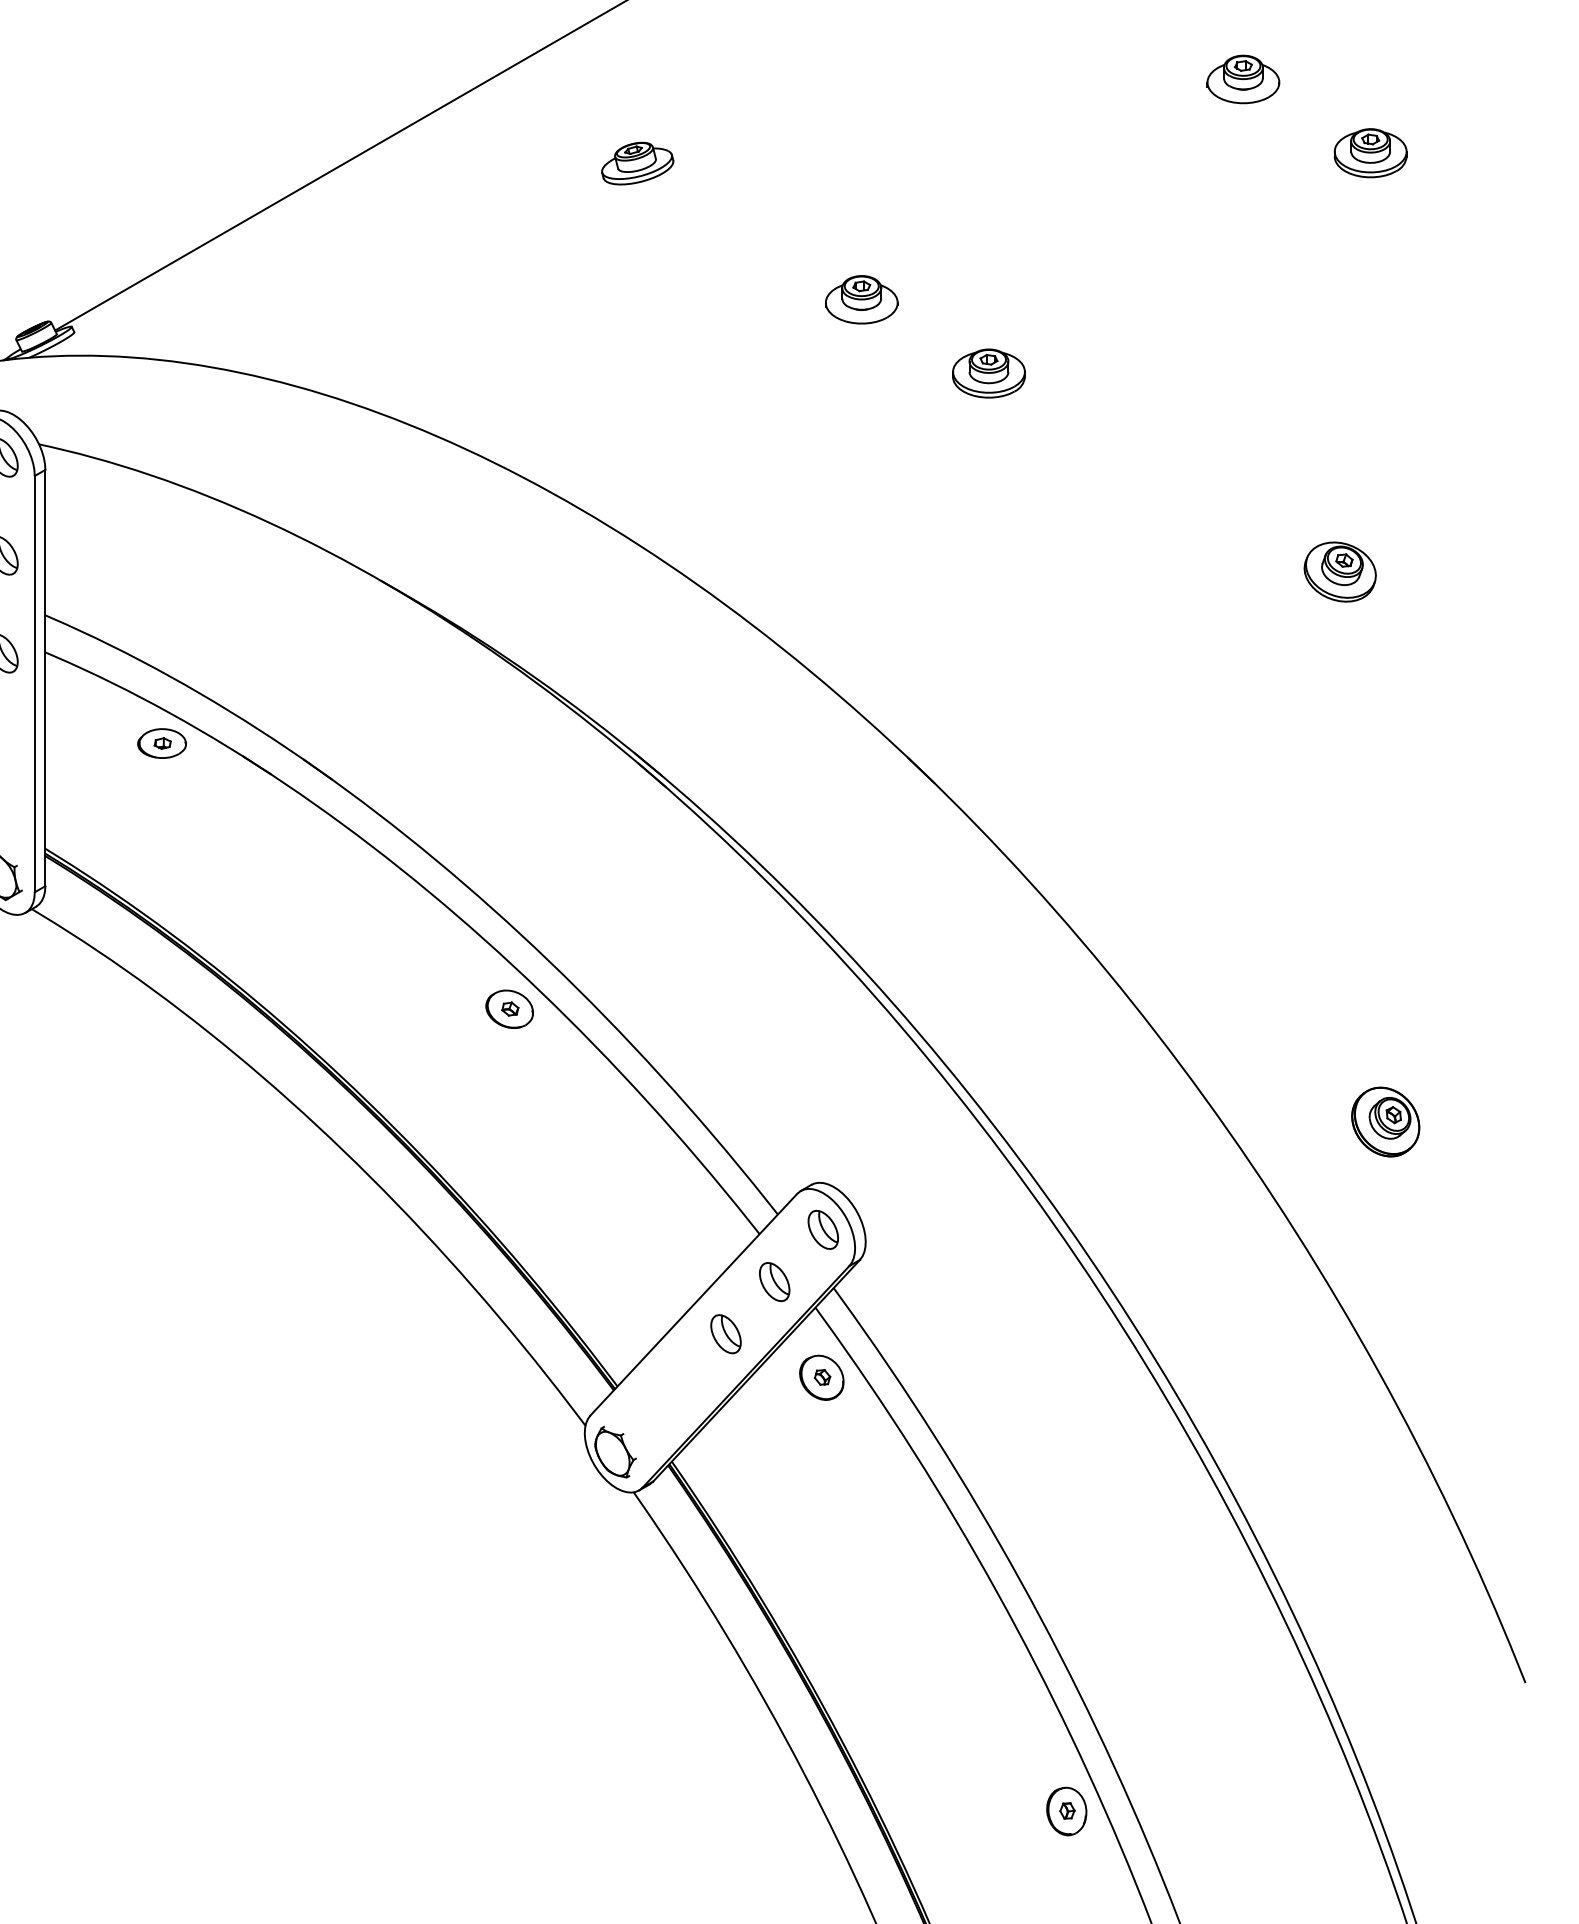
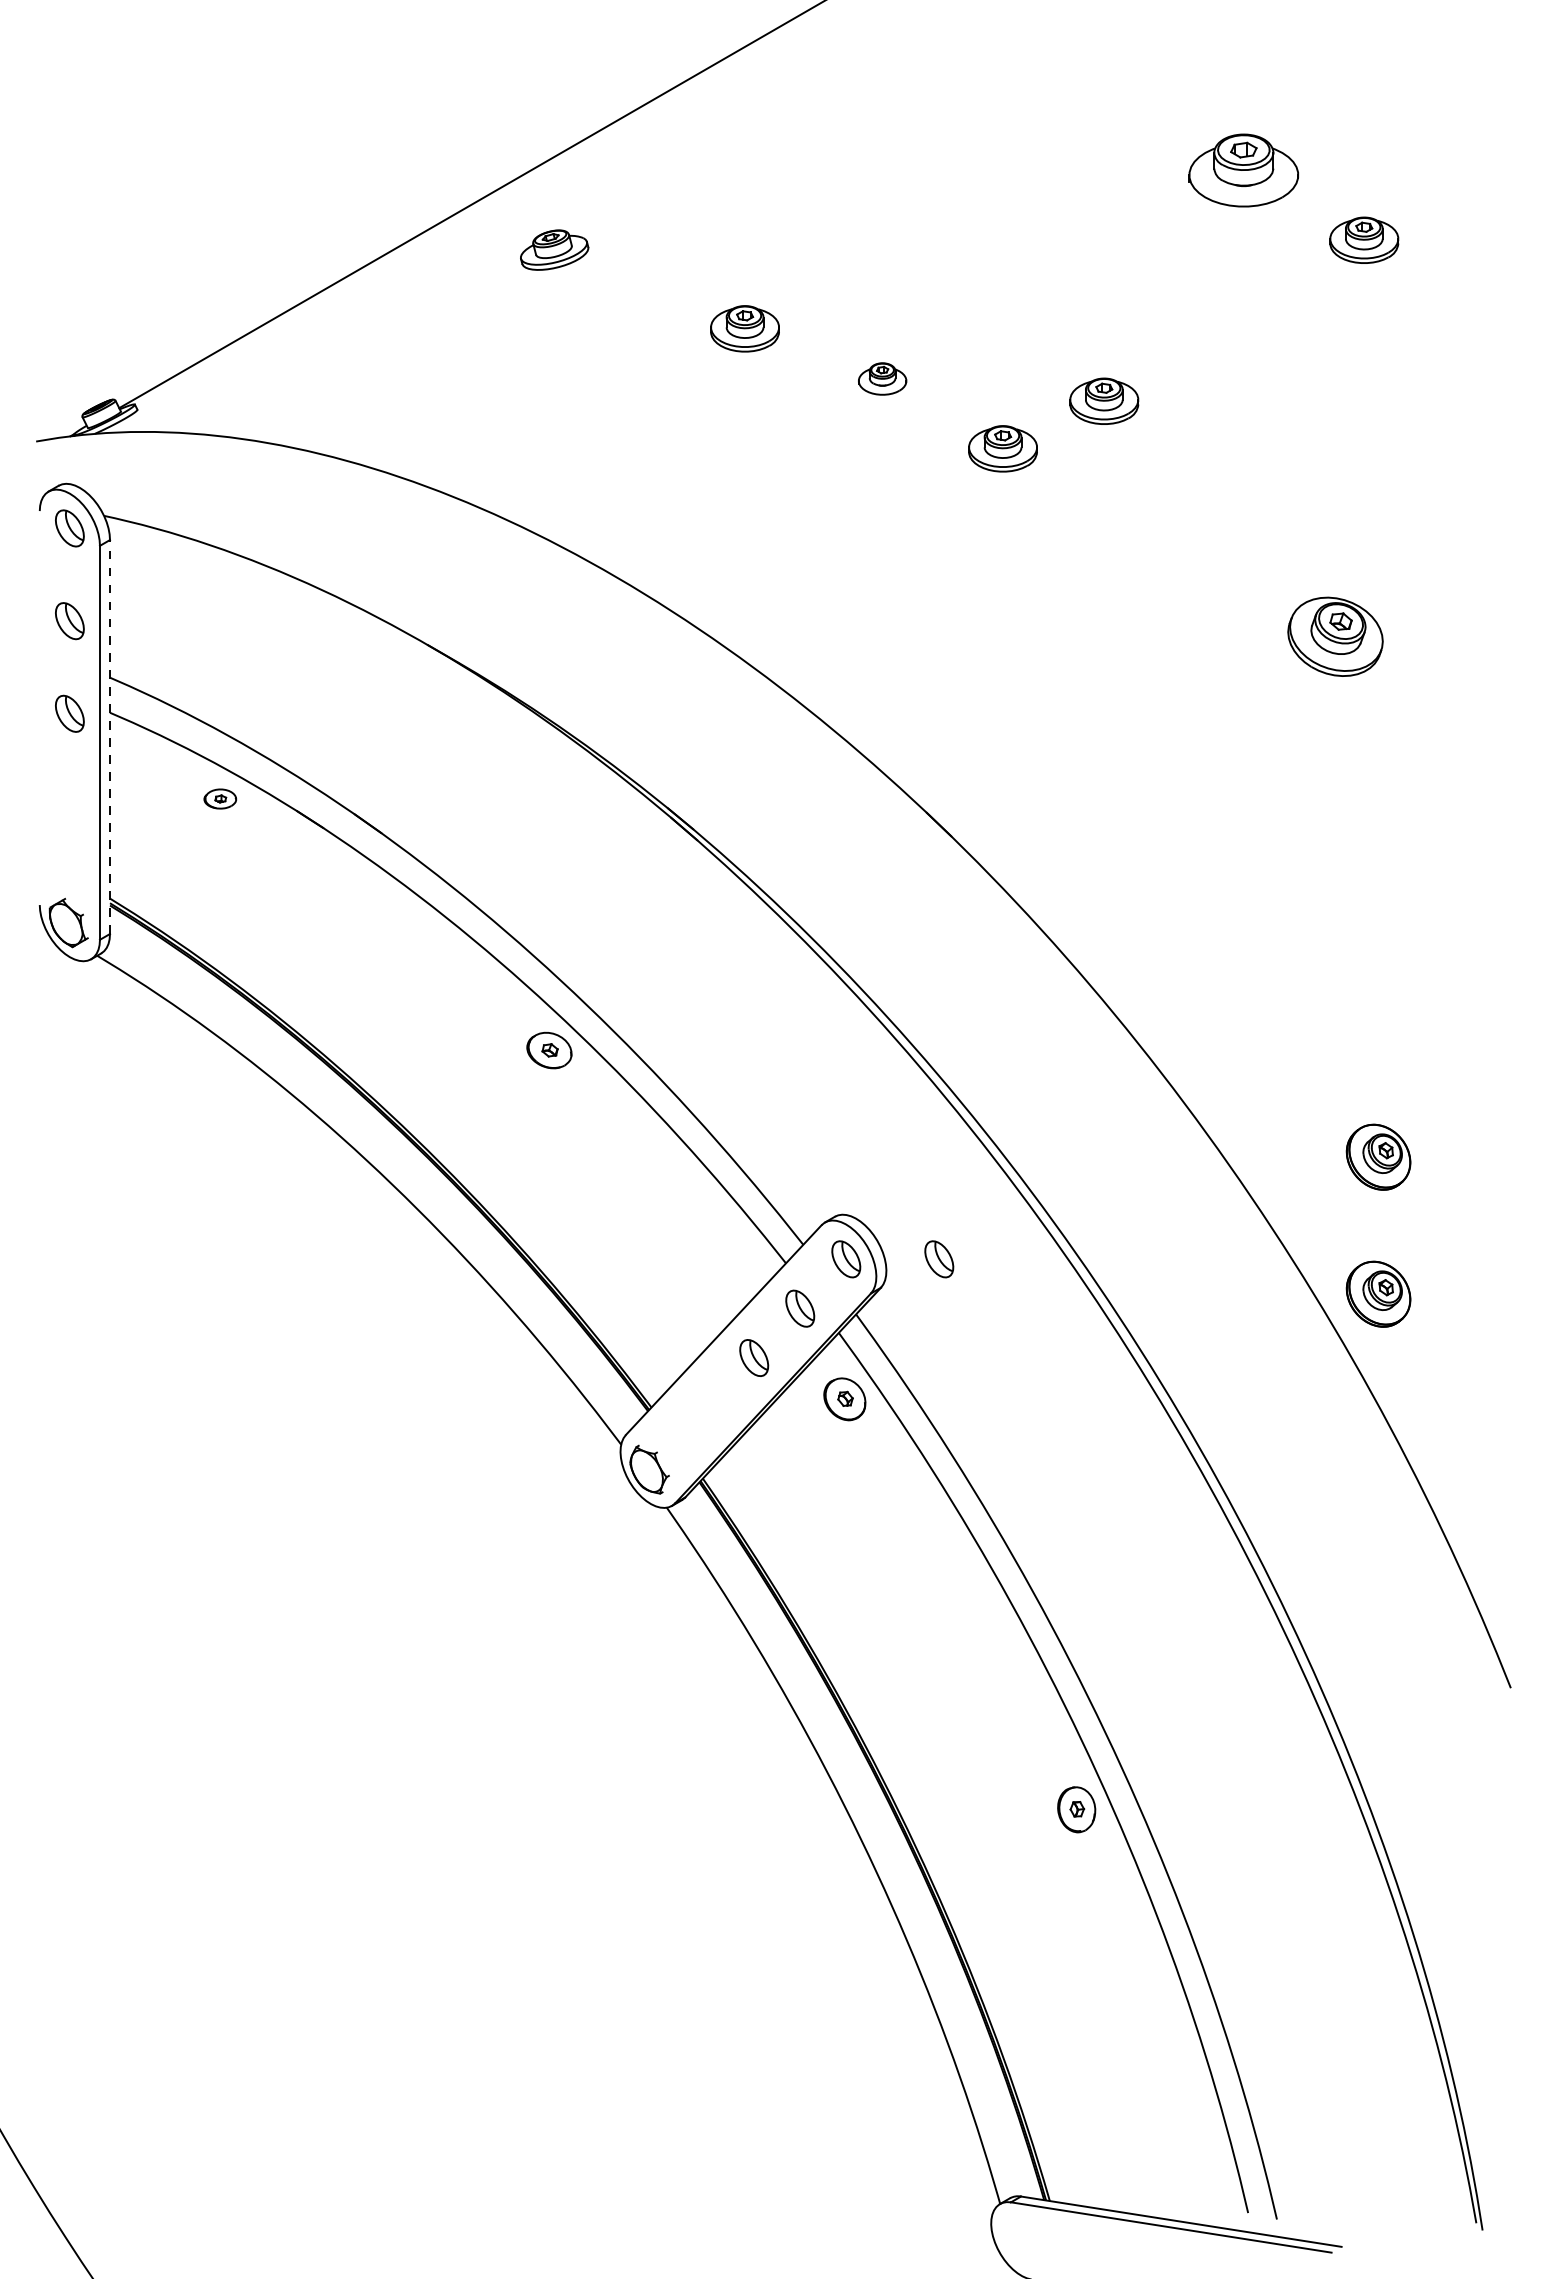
part: (1243, 79) -> (1243, 170), size x1.6
part: (637, 162) -> (554, 249), moved
part: (715, 246) -> (744, 328), added
part: (861, 299) -> (882, 378), size x0.7
part: (1096, 322) -> (1104, 400), added
part: (1340, 571) -> (1335, 636), size x1.4
line: (45, 678) -> (110, 737), solid -> dashed
part: (161, 742) -> (219, 798), size x0.7
part: (921, 1230) -> (939, 1259), added
part: (1385, 1266) -> (1378, 1293), added

